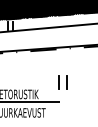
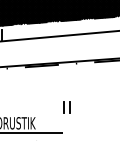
part: (62, 81) -> (66, 106), size x0.62

